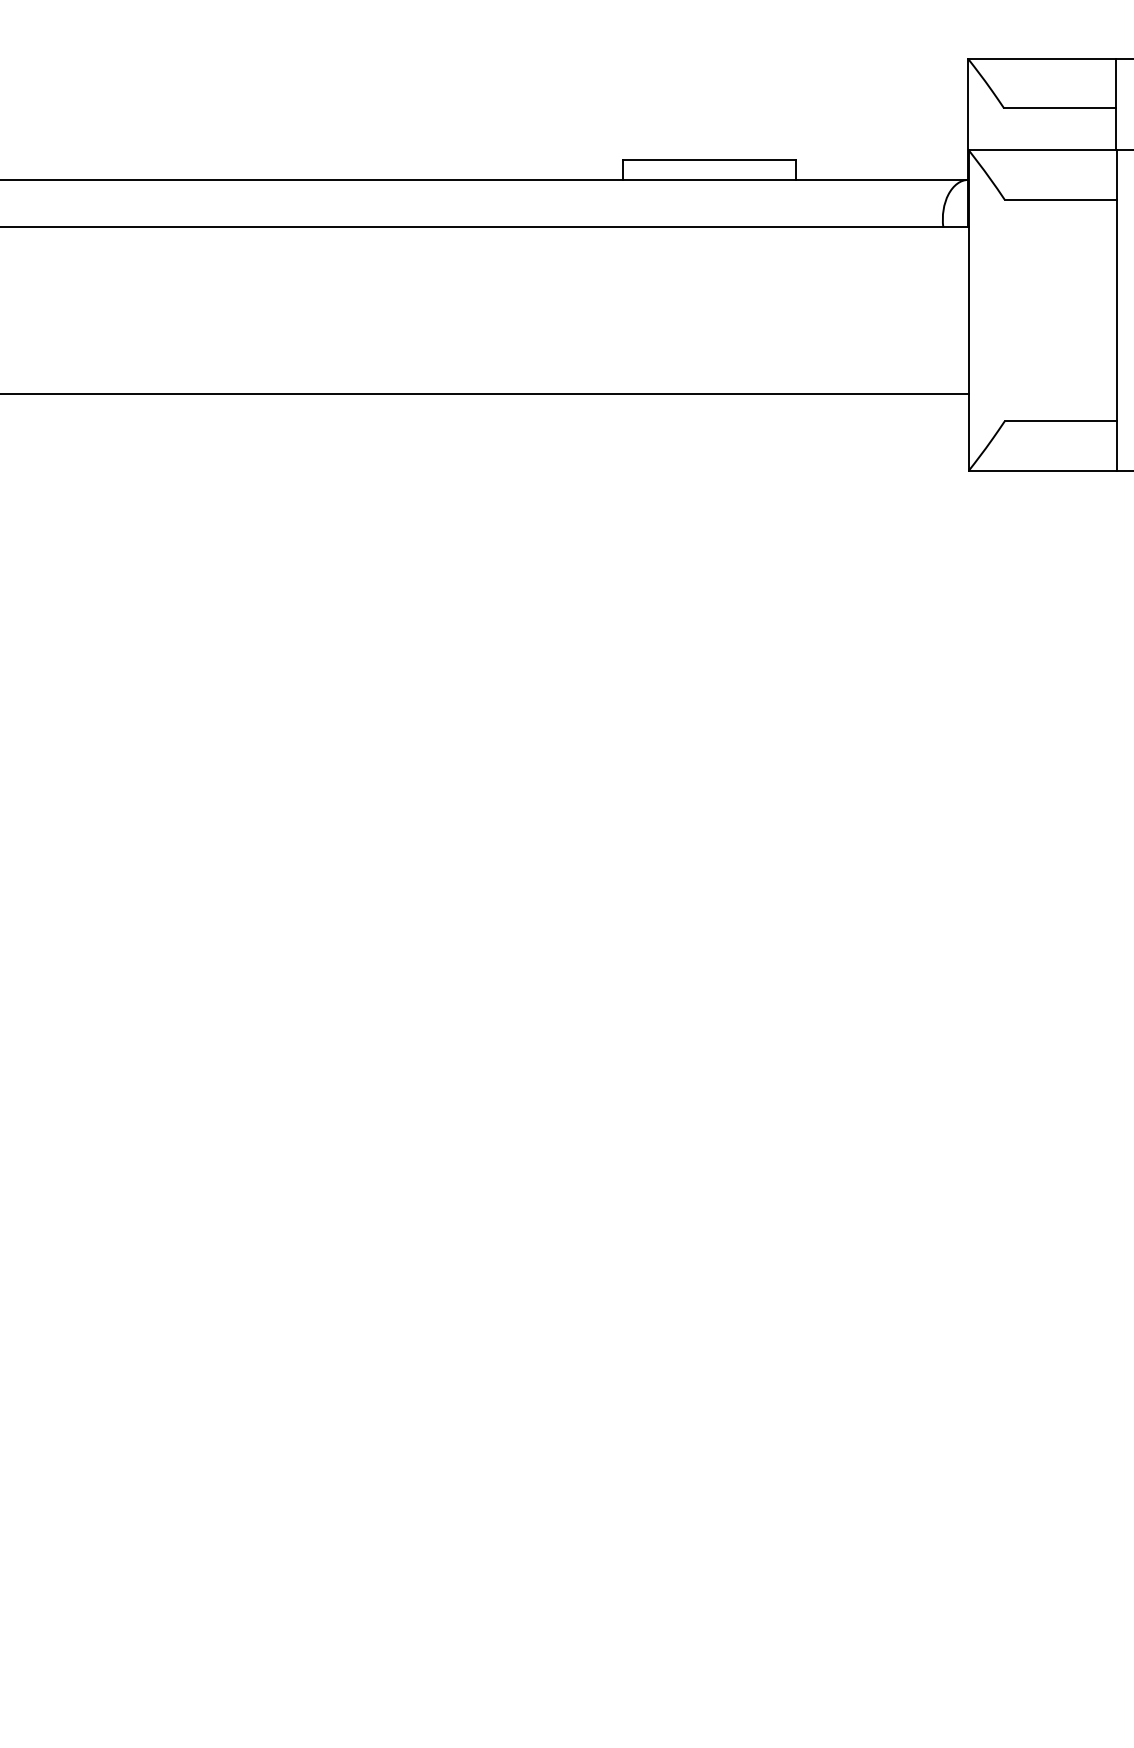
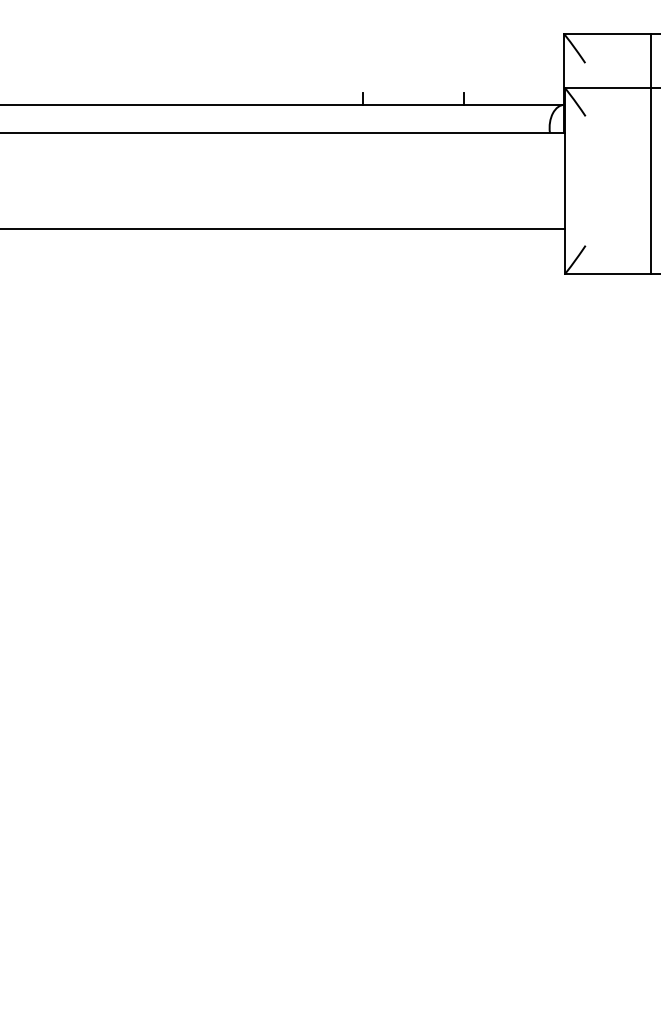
line: (1059, 108) -> (617, 63), removed
line: (709, 160) -> (413, 93), removed
line: (1061, 199) -> (618, 116), removed
line: (1061, 421) -> (618, 245), removed

